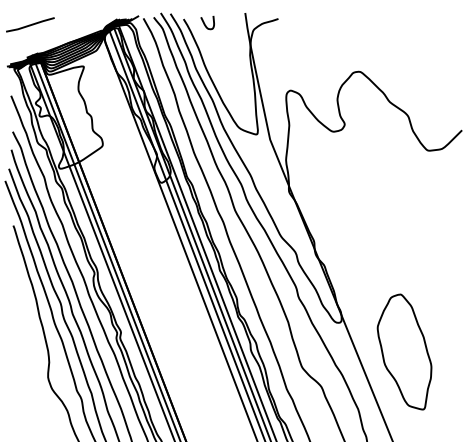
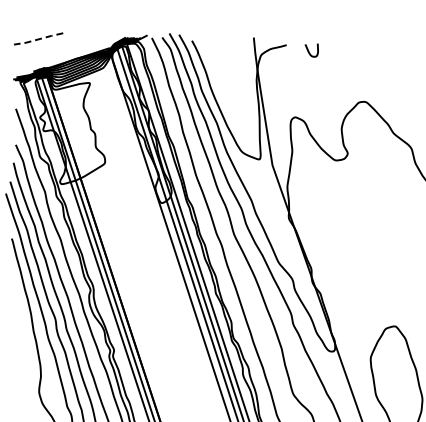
curve: (205, 23) -> (309, 50), moved
line: (30, 25) -> (38, 39), solid -> dashed

